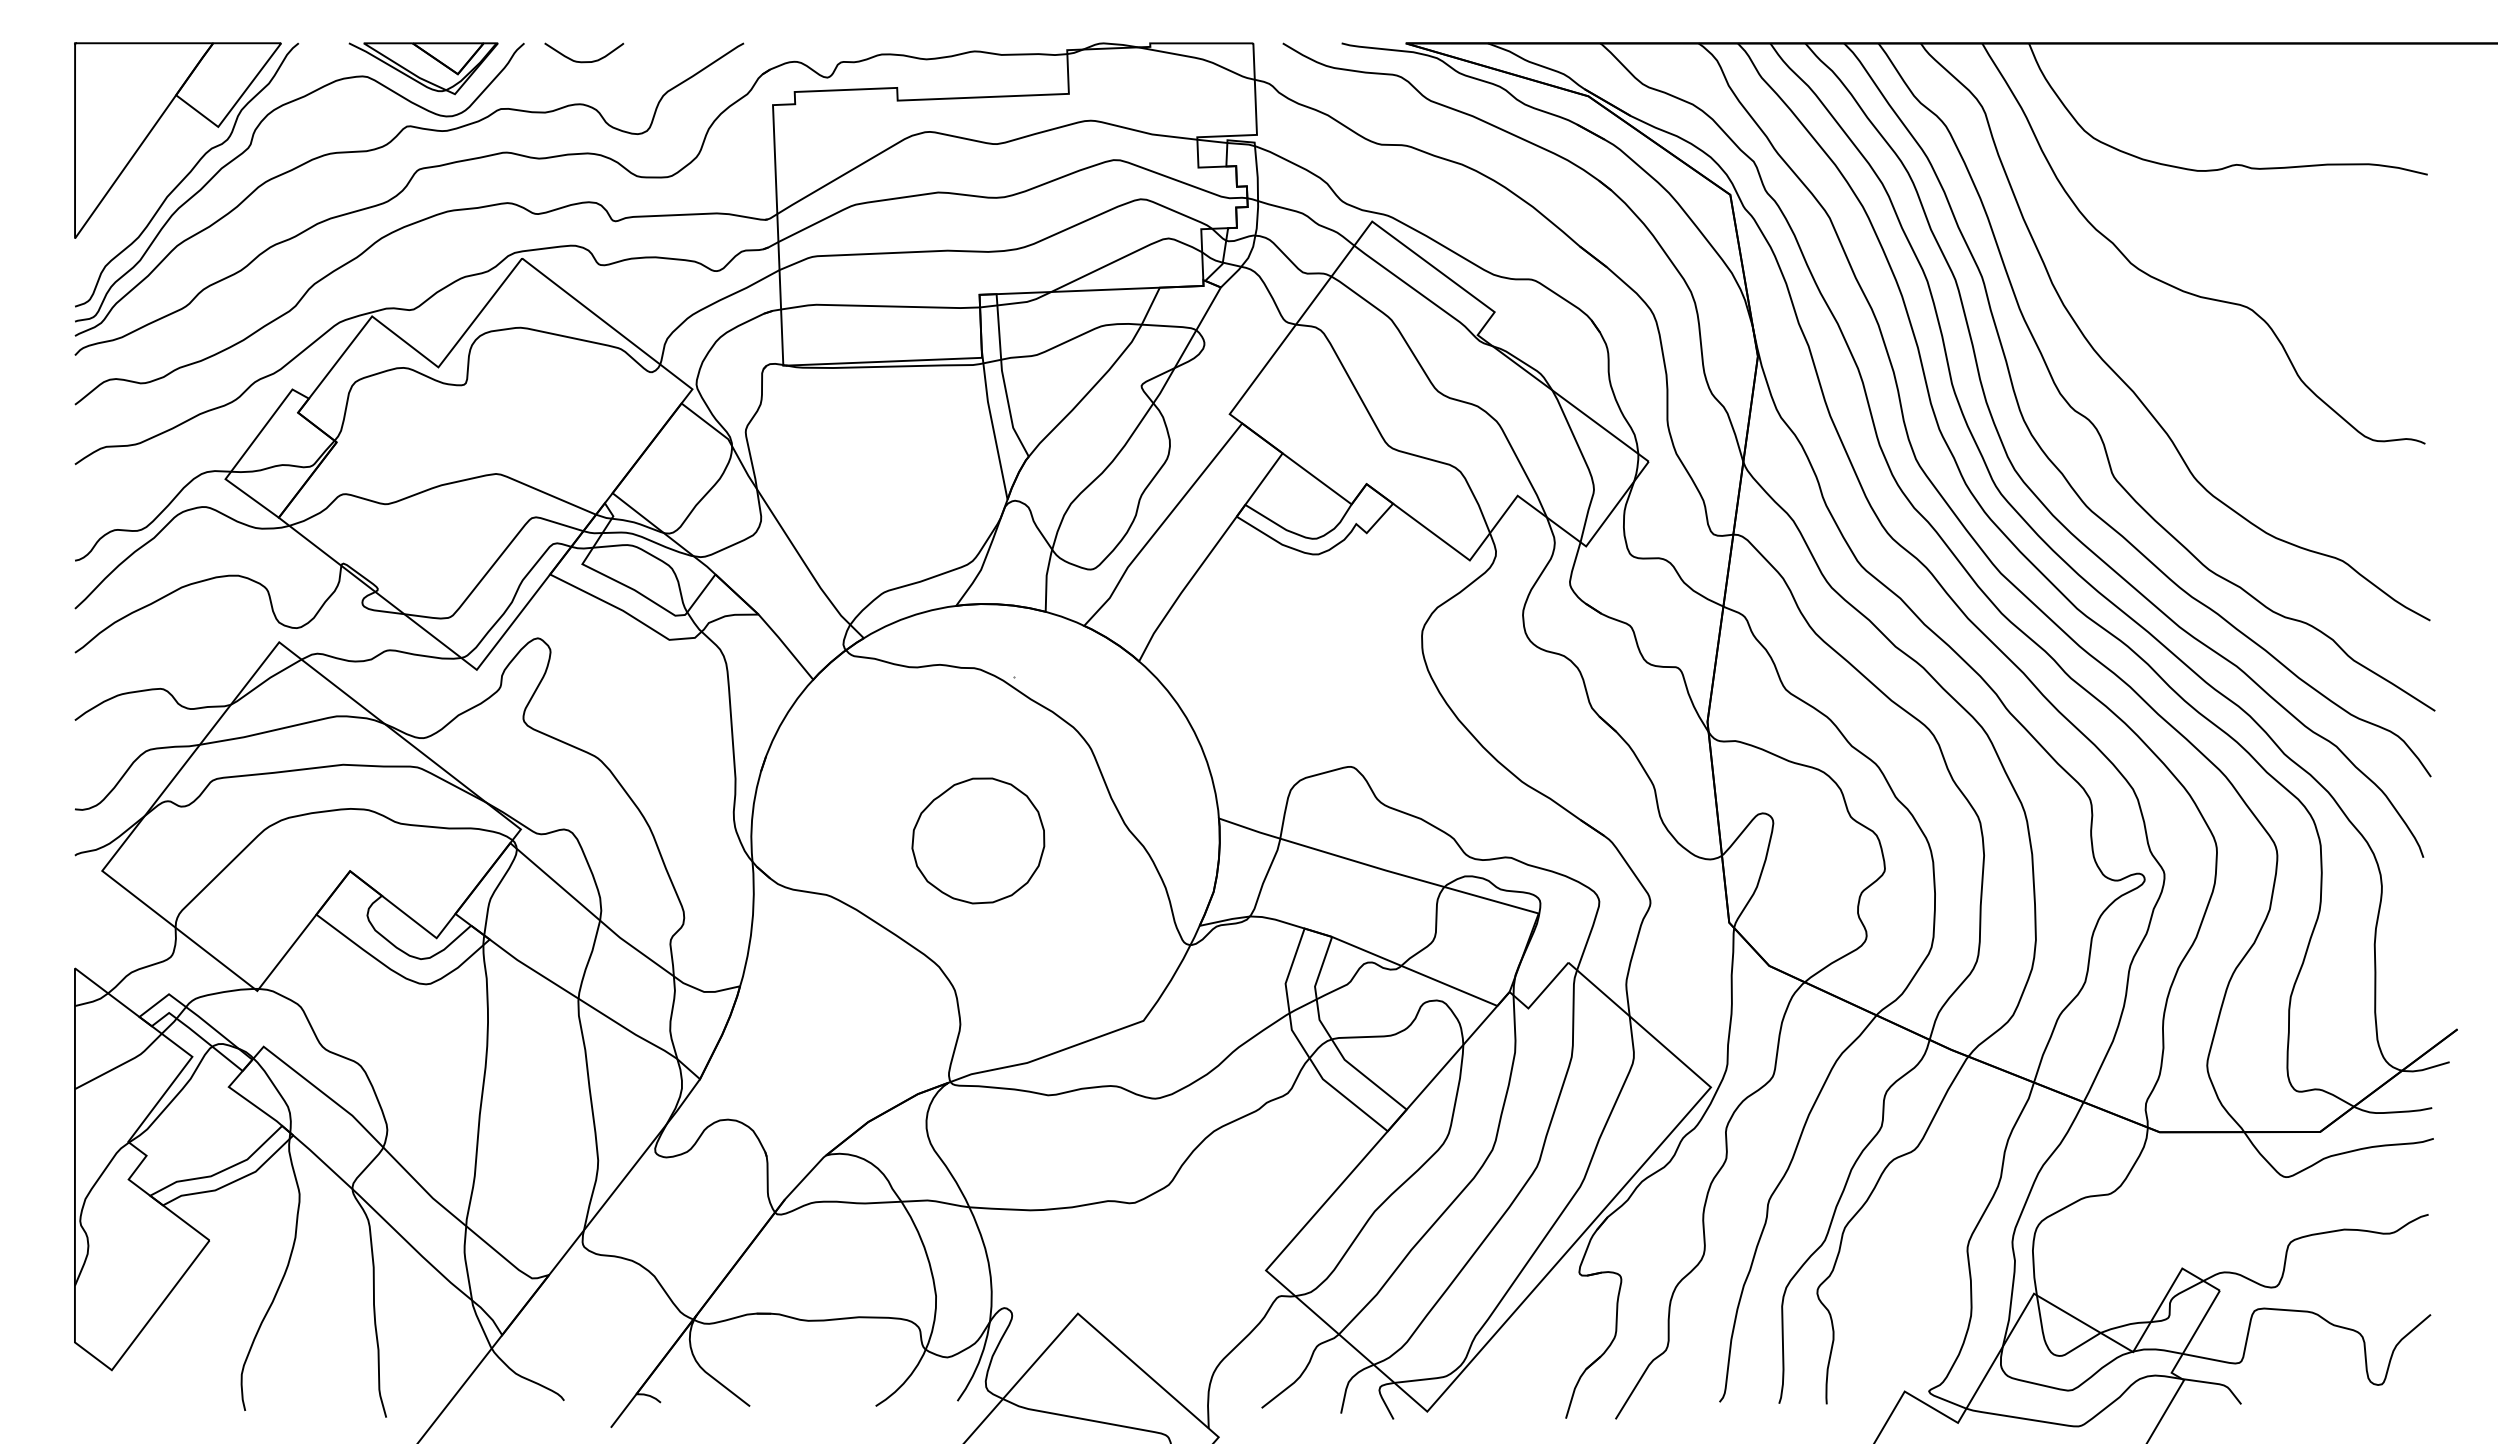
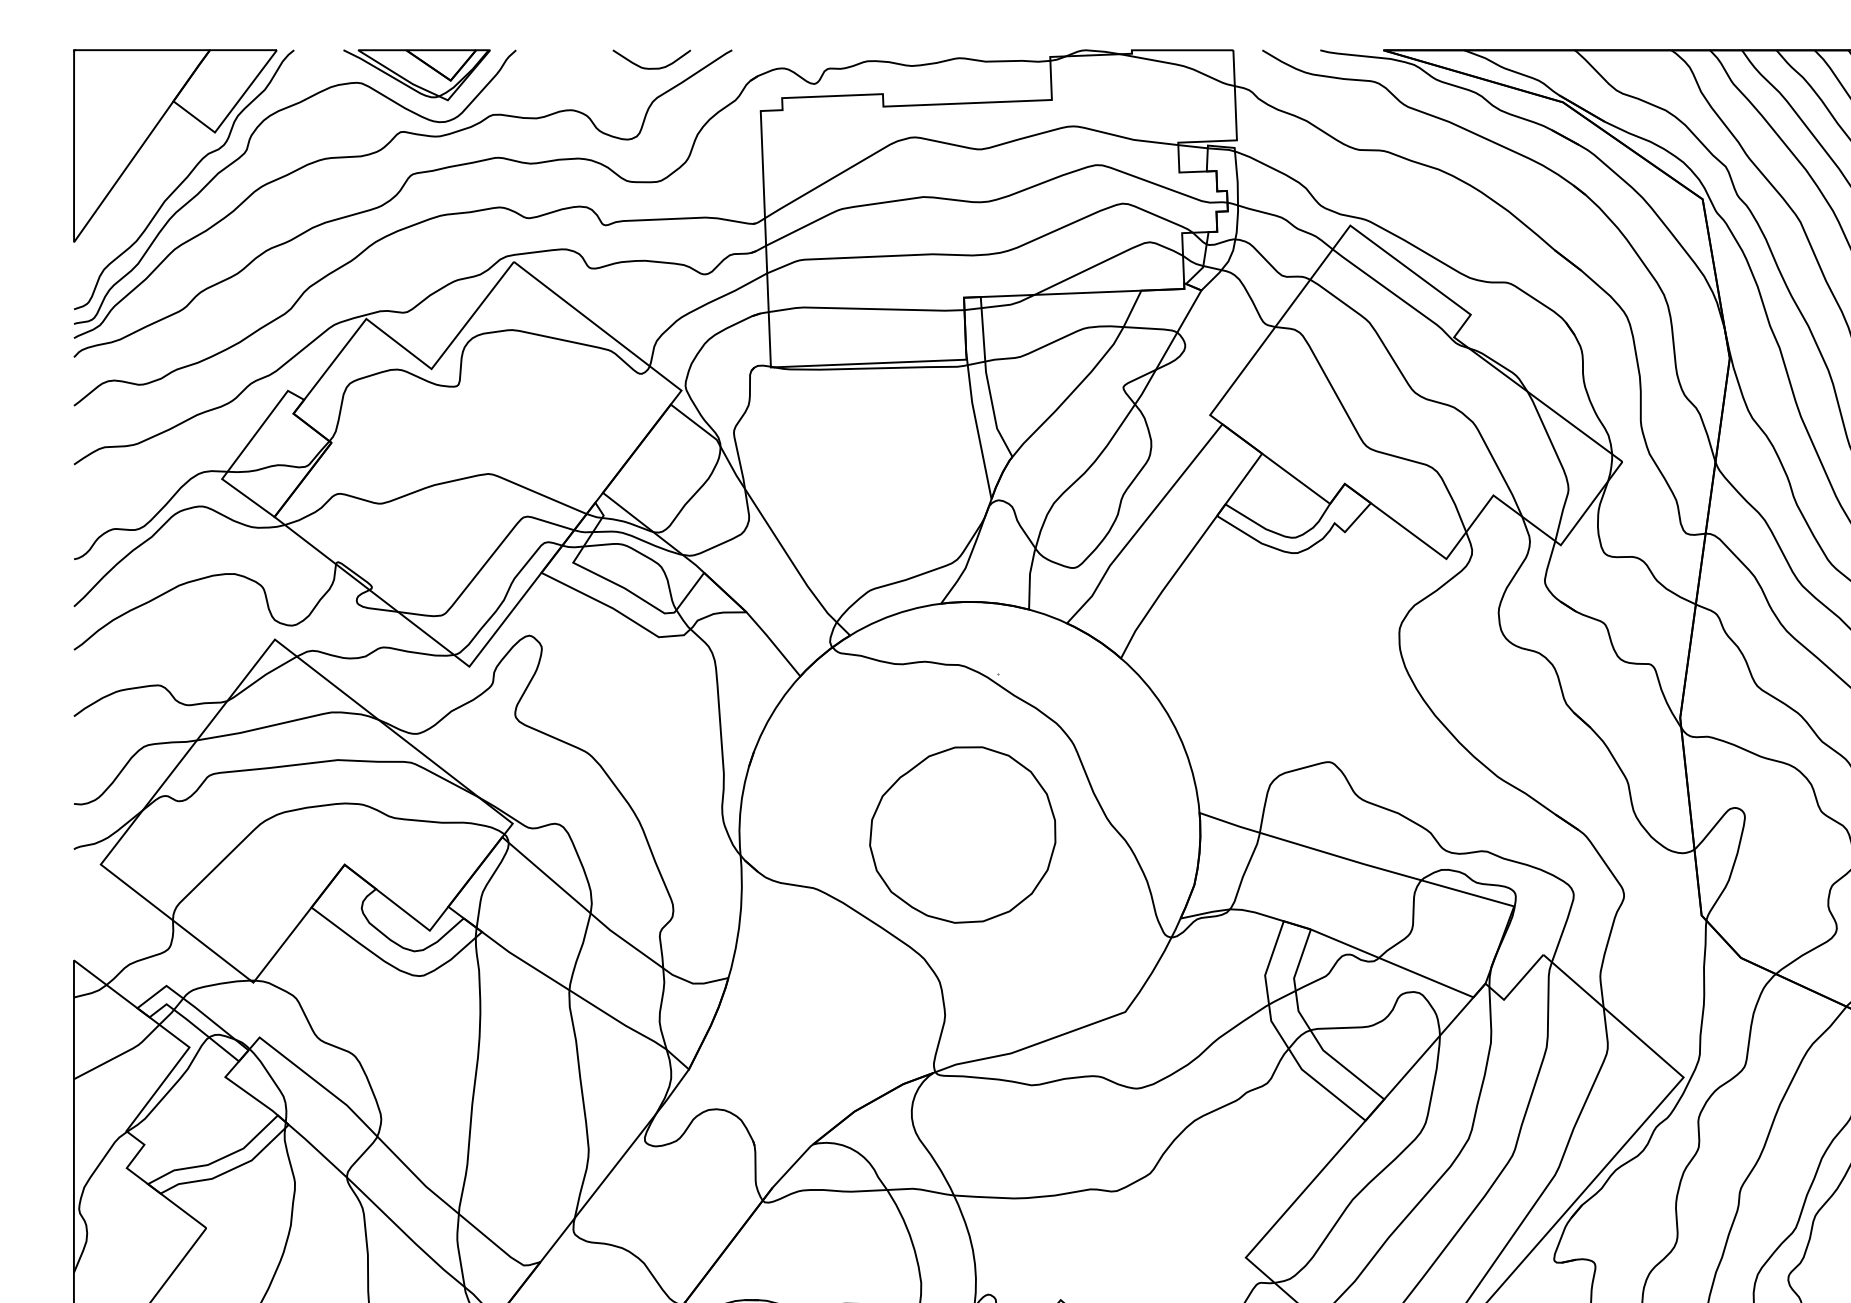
curve: (583, 61) -> (651, 68), moved
part: (978, 840) -> (962, 834), size x1.43

